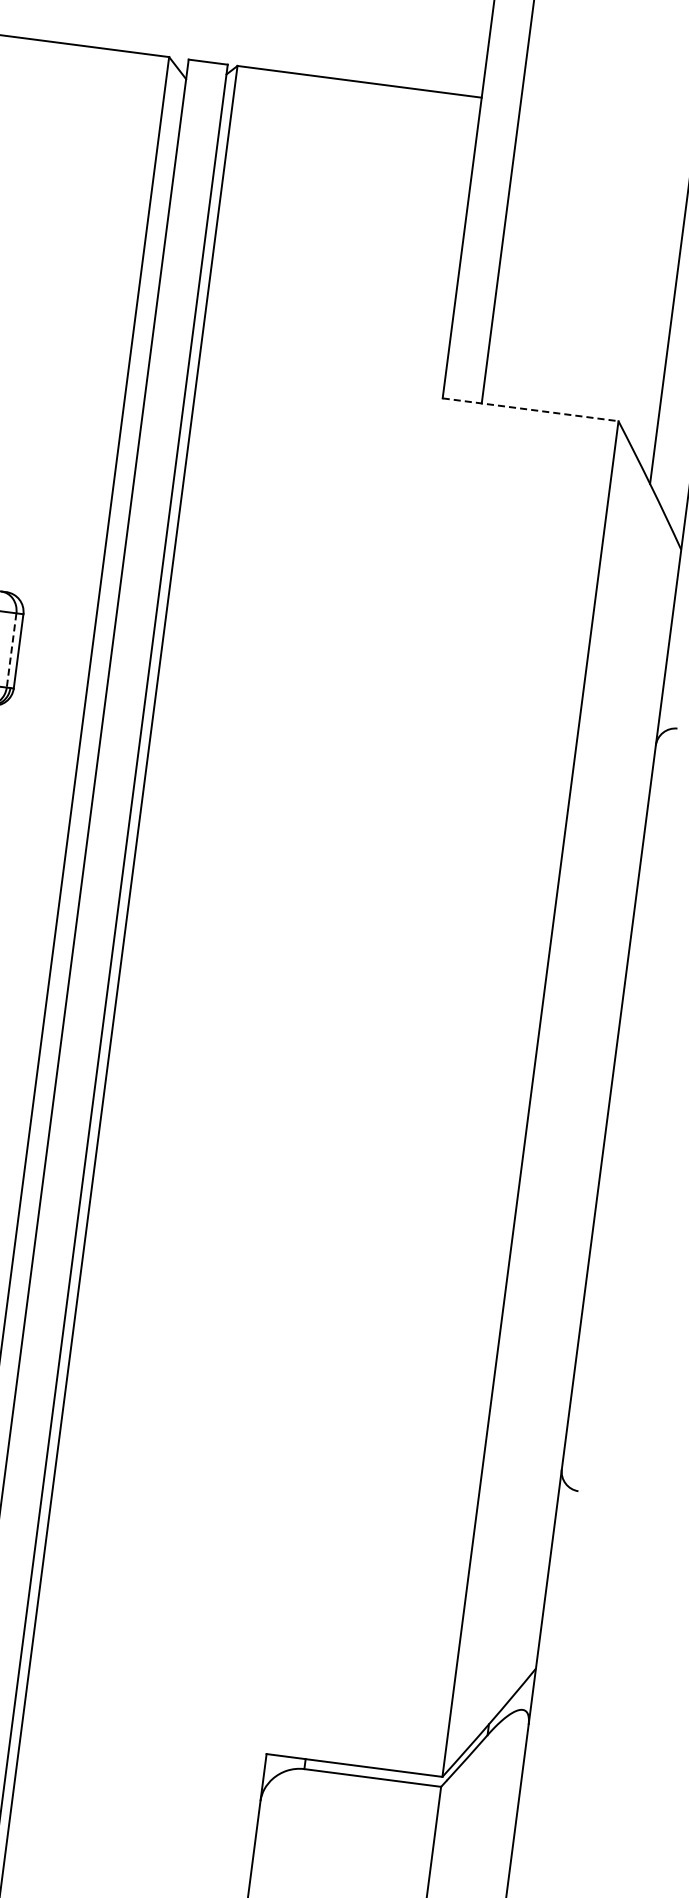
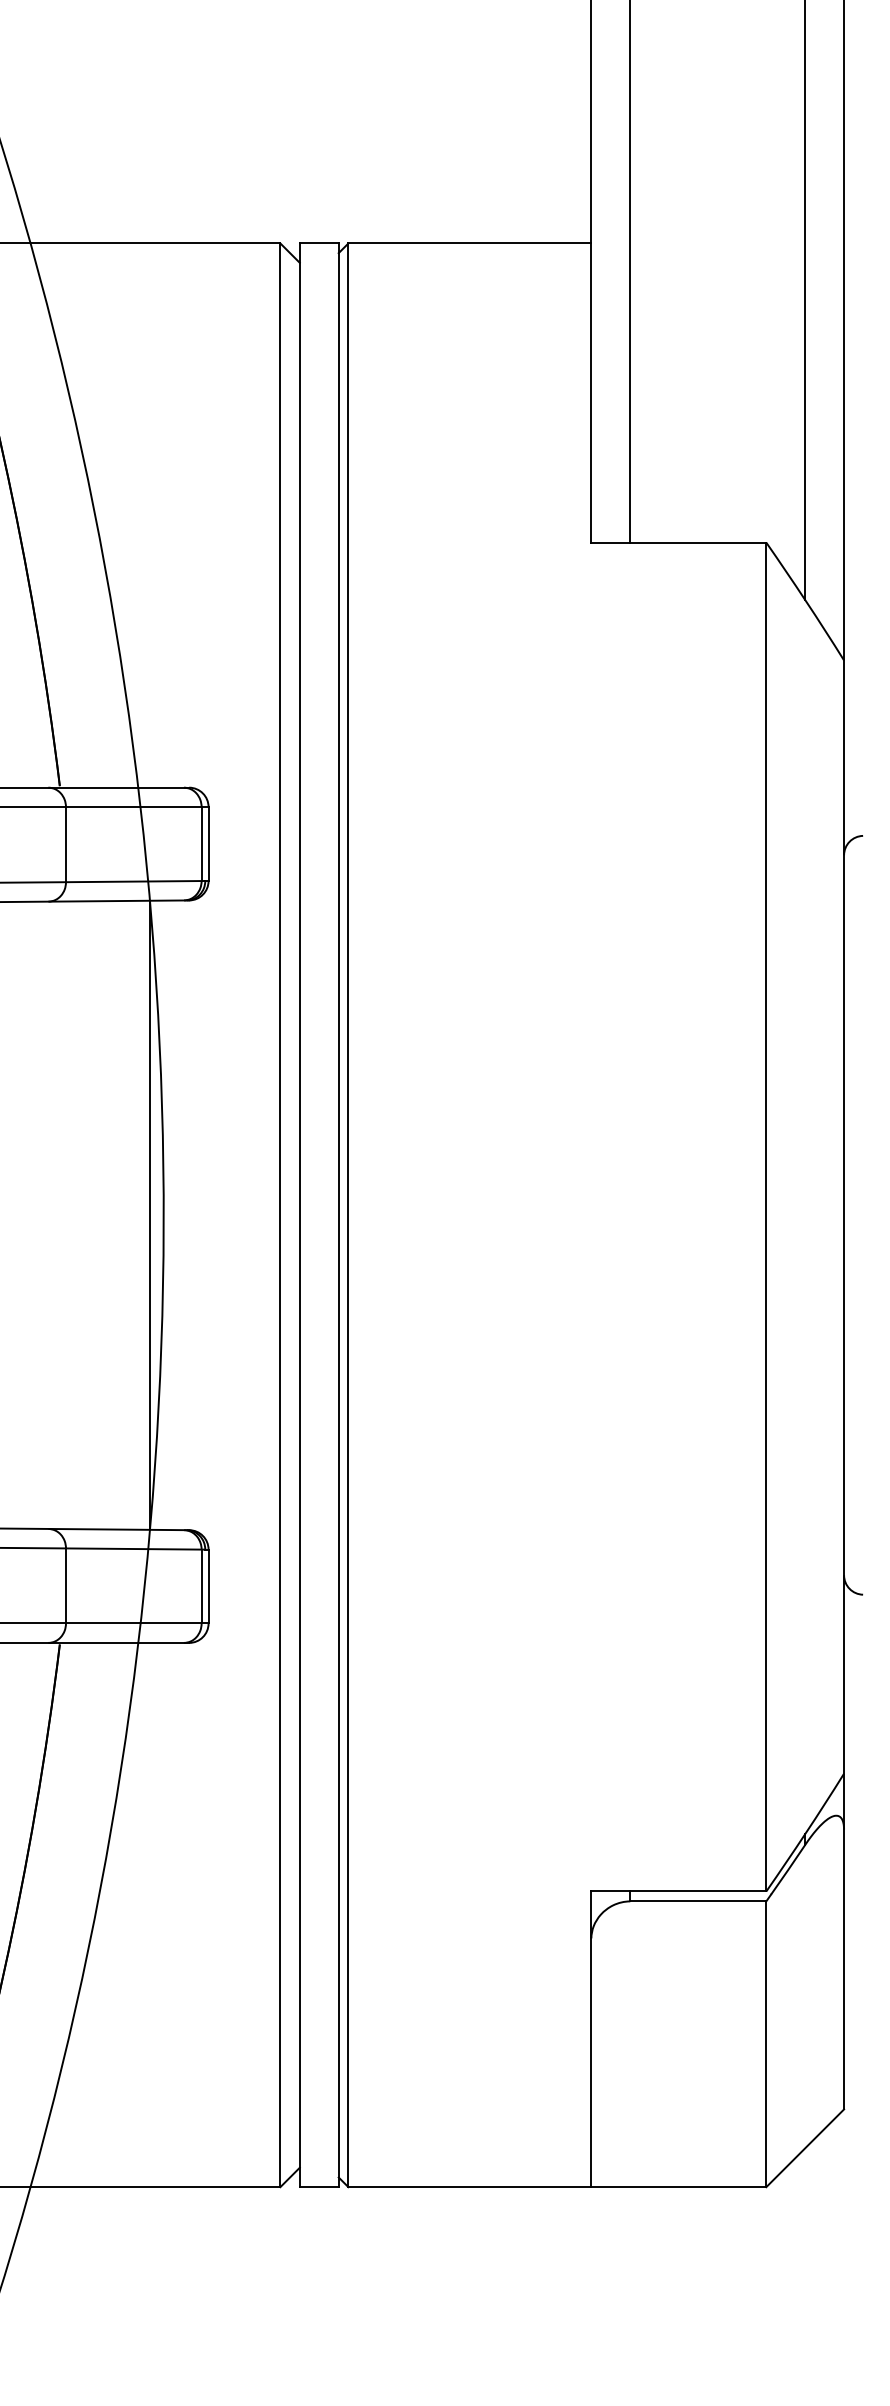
line: (531, 409) -> (679, 542), dashed -> solid
line: (11, 650) -> (201, 844), dashed -> solid

